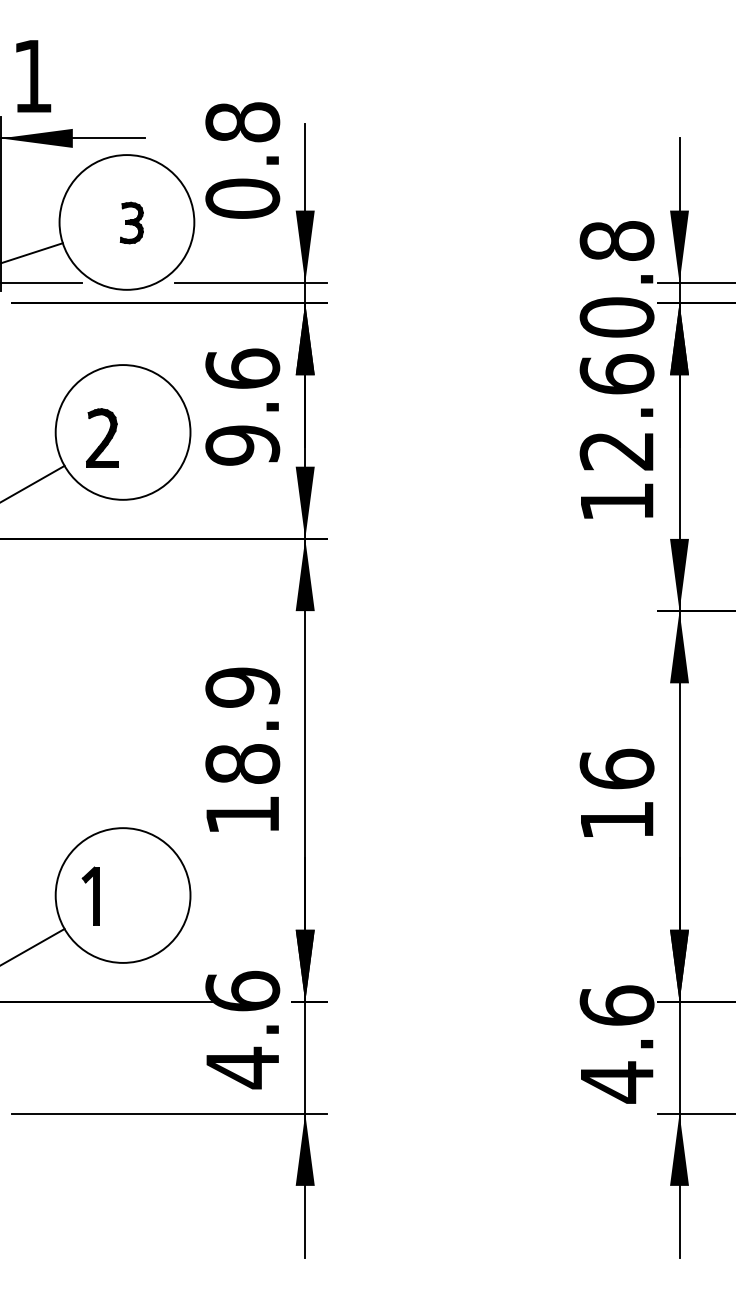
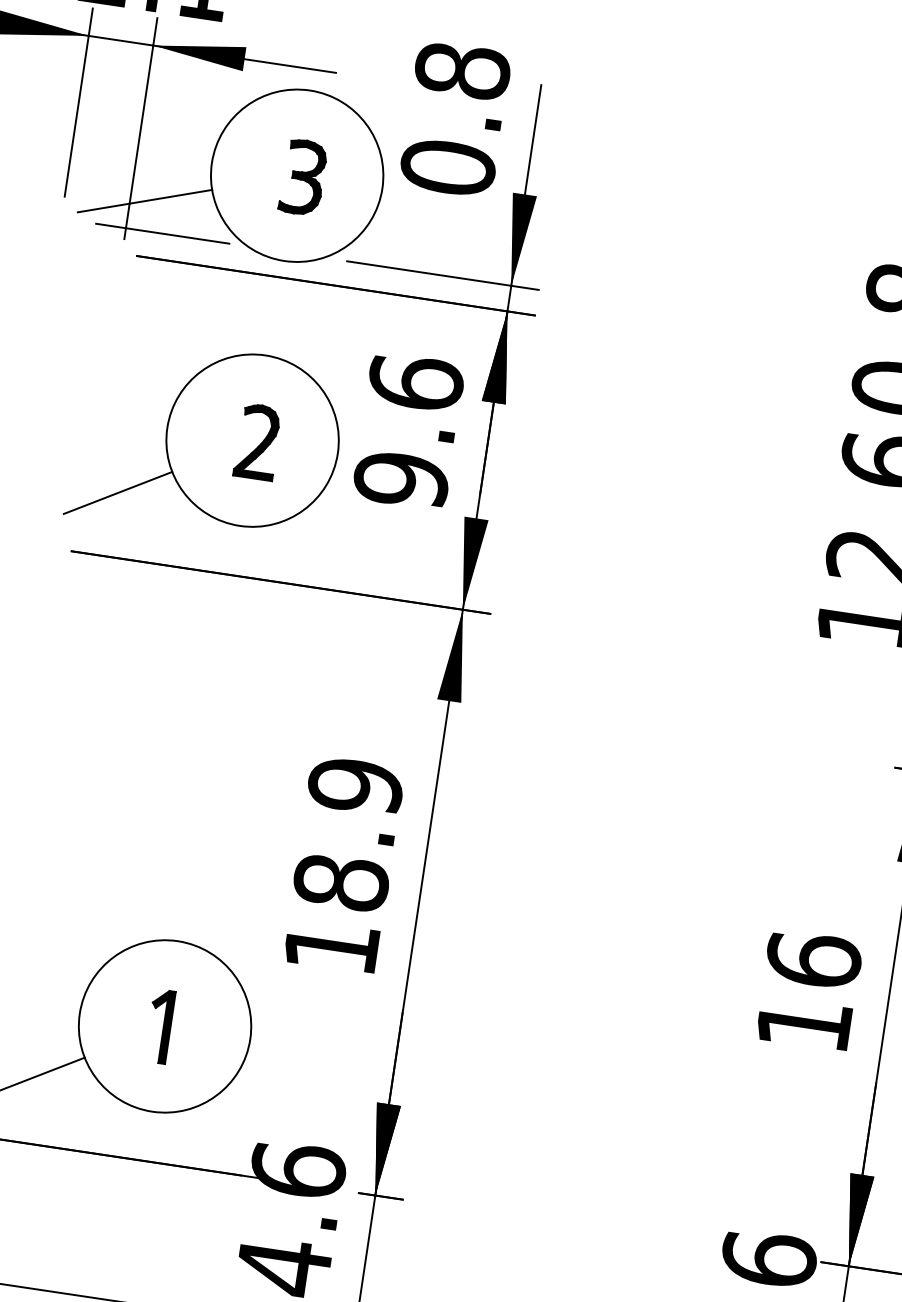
part: (131, 222) -> (302, 176), size x1.43
part: (102, 437) -> (258, 441), moved
part: (90, 895) -> (159, 1025), moved

